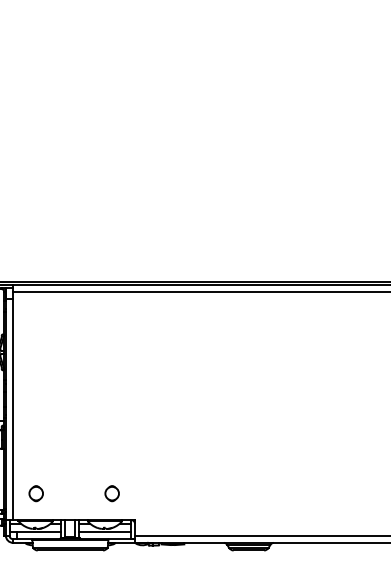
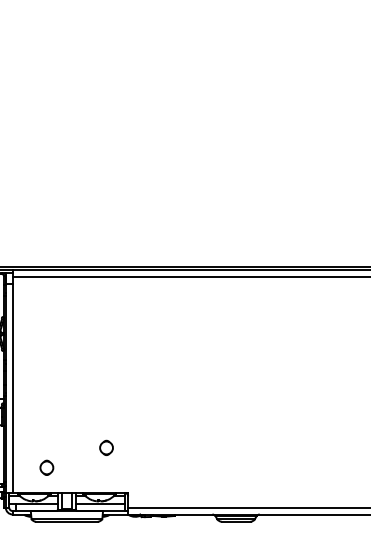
part: (35, 493) -> (46, 467), moved
part: (111, 493) -> (105, 447), moved

